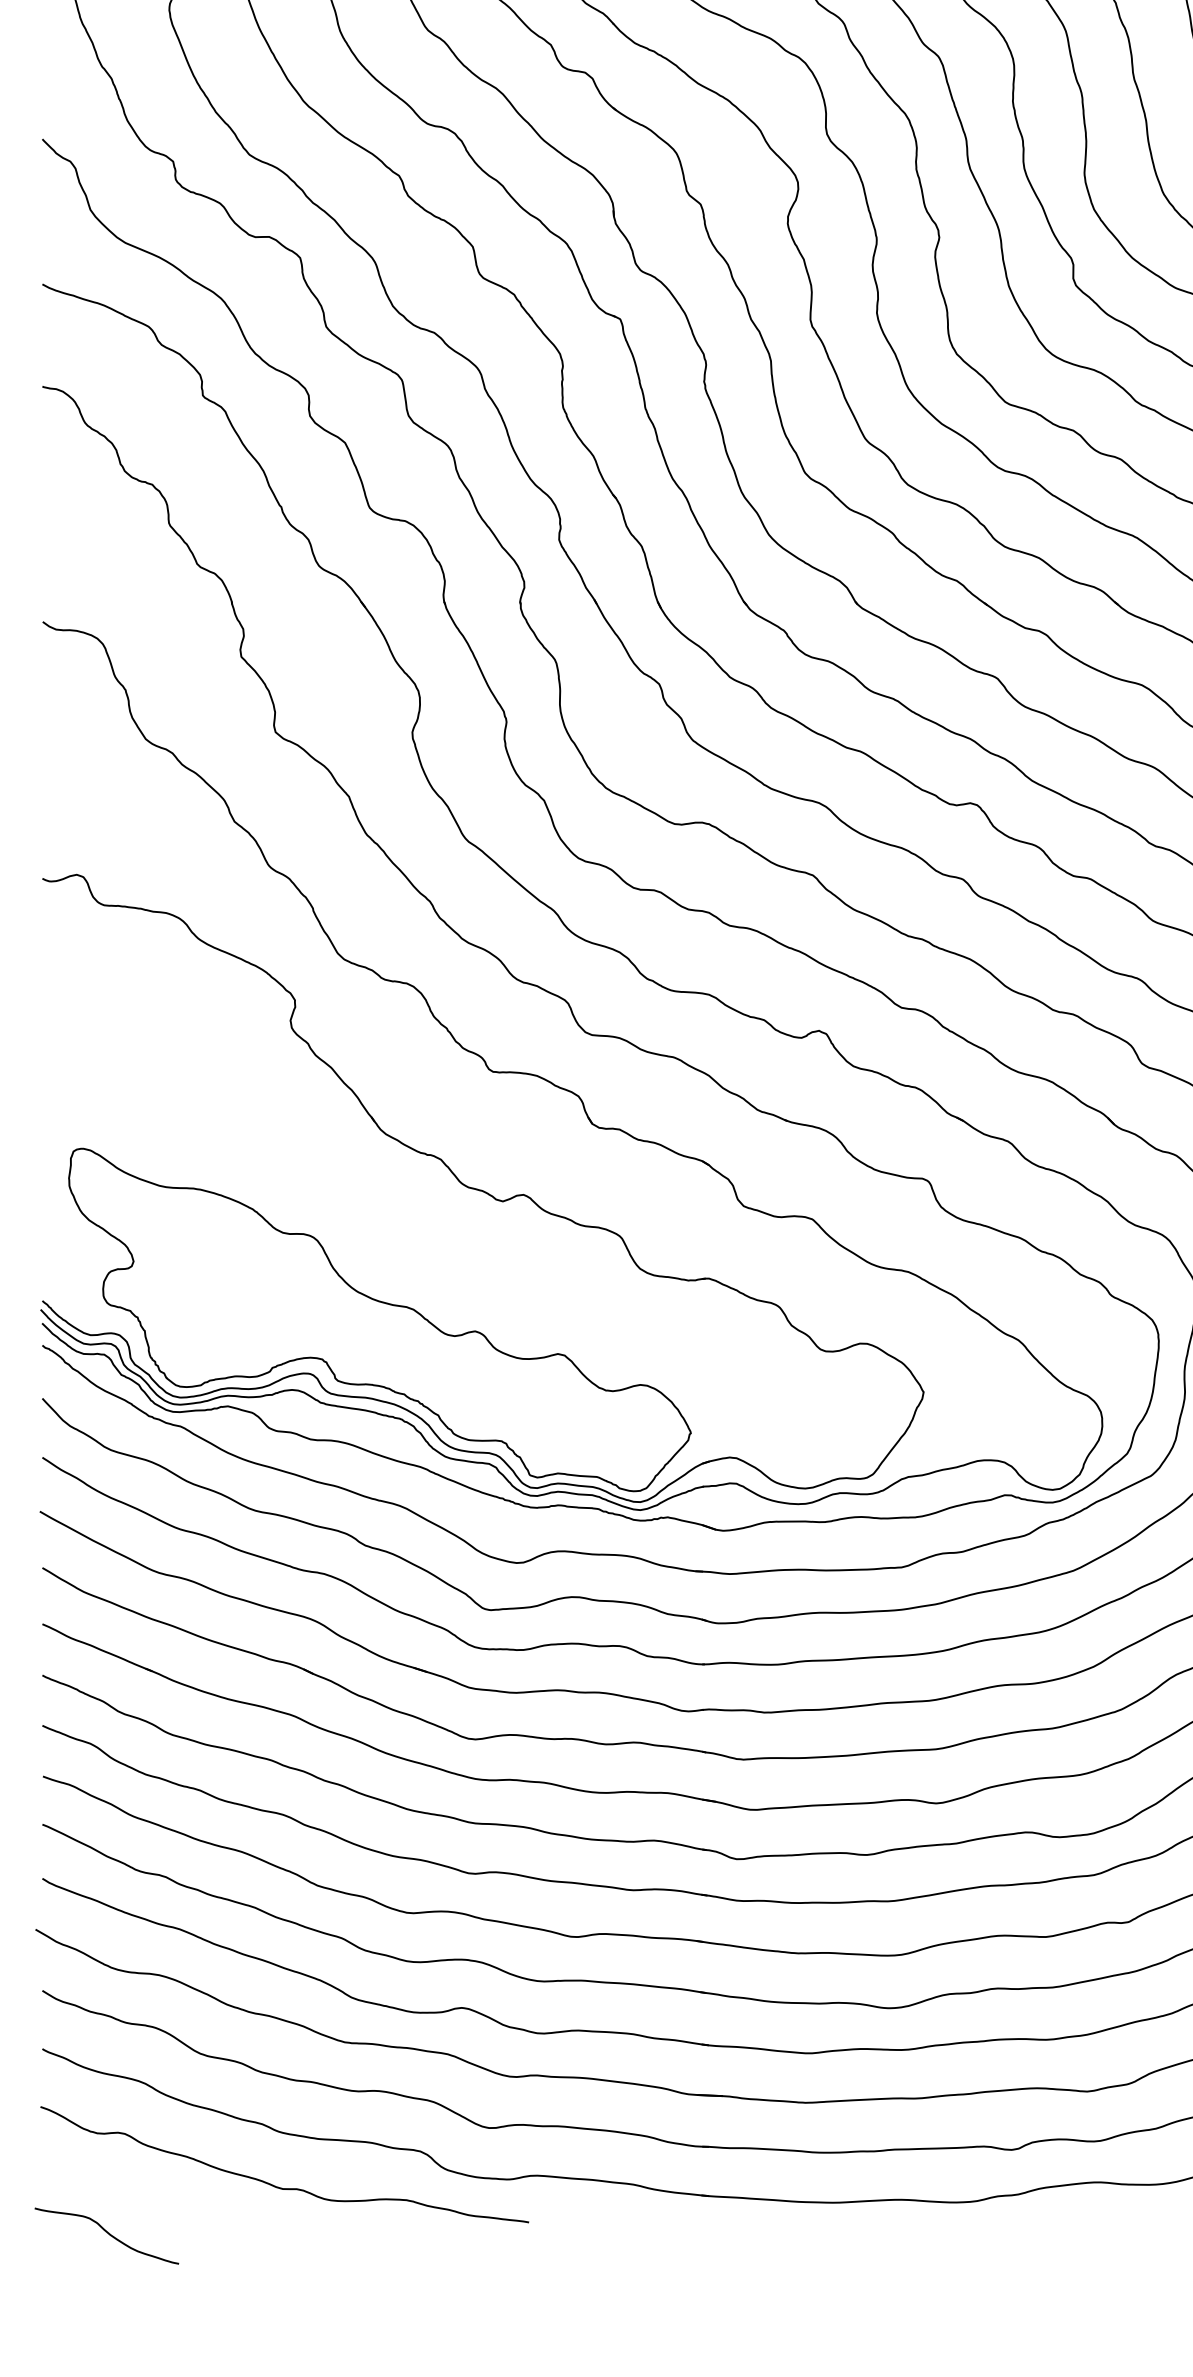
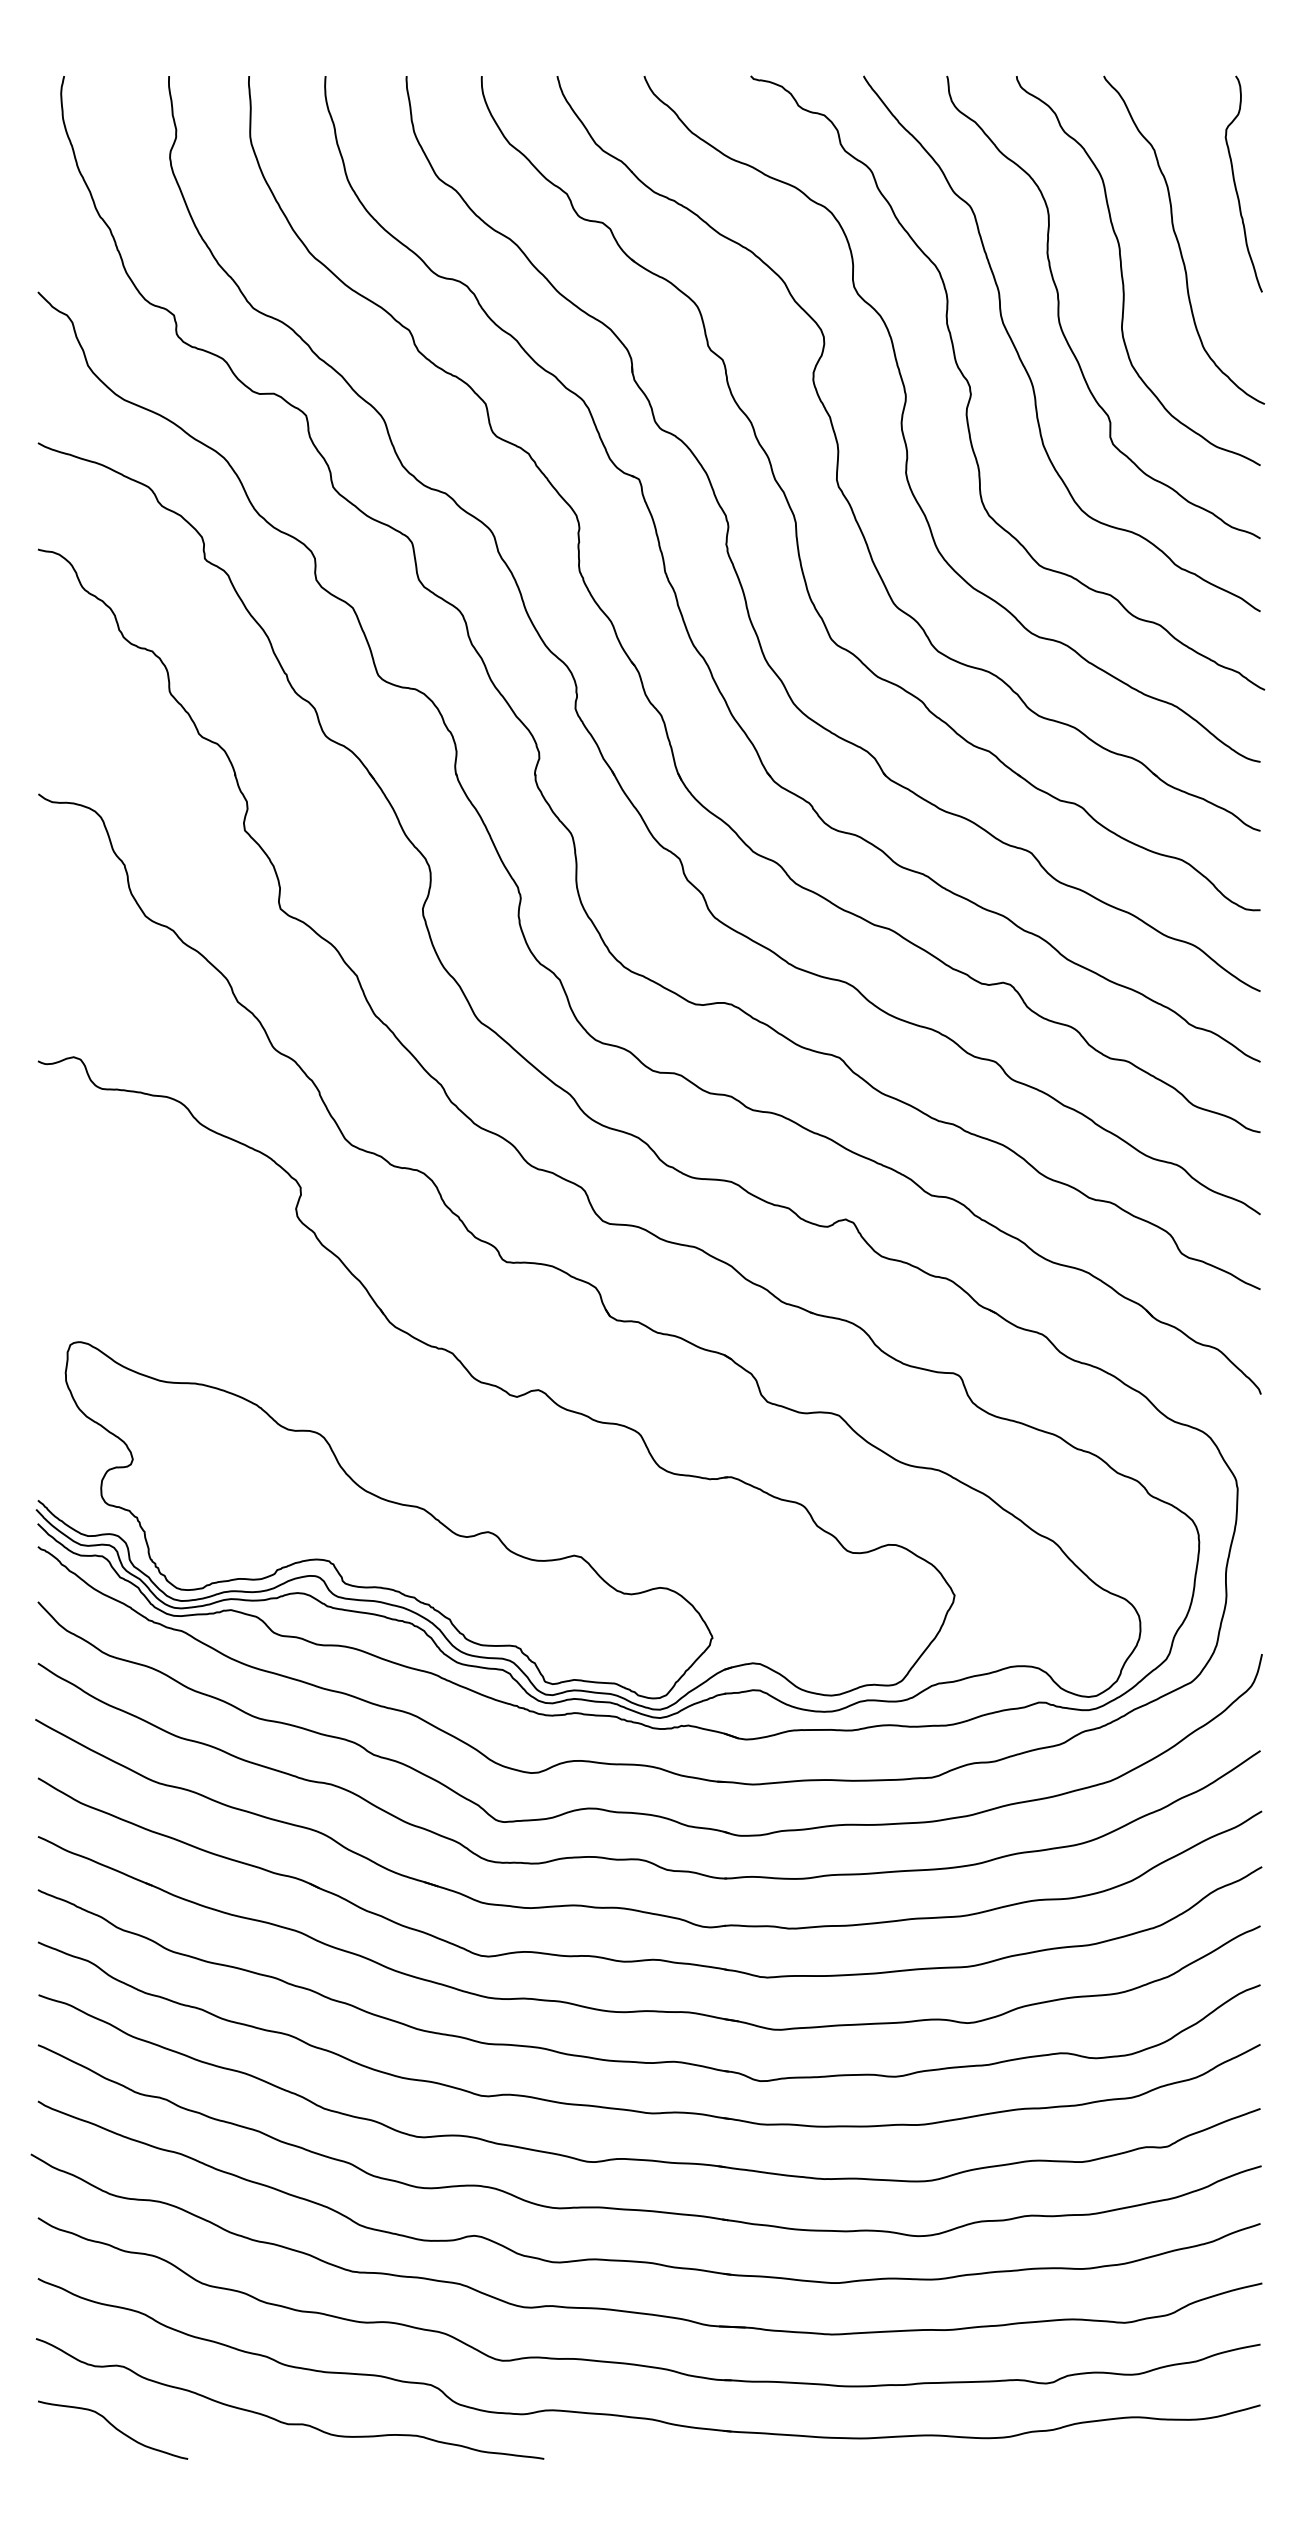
curve: (108, 2234) -> (114, 2428), moved

